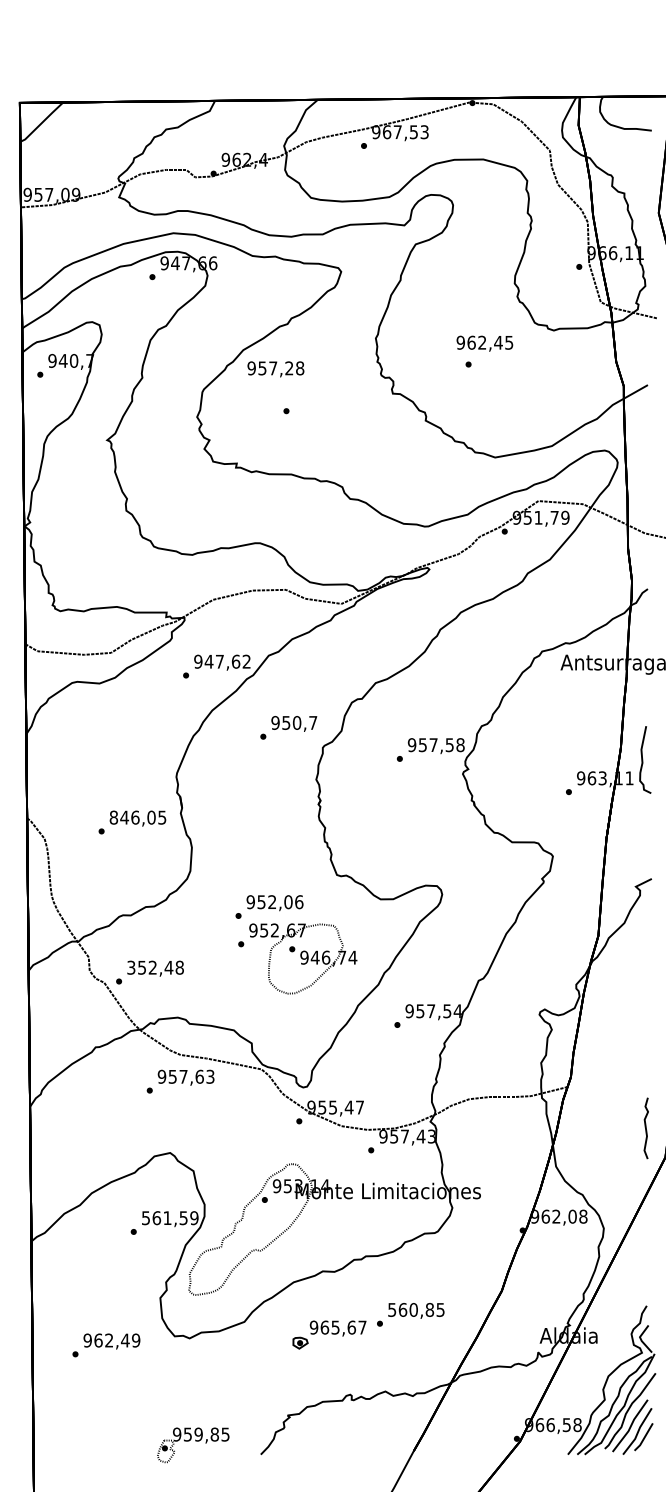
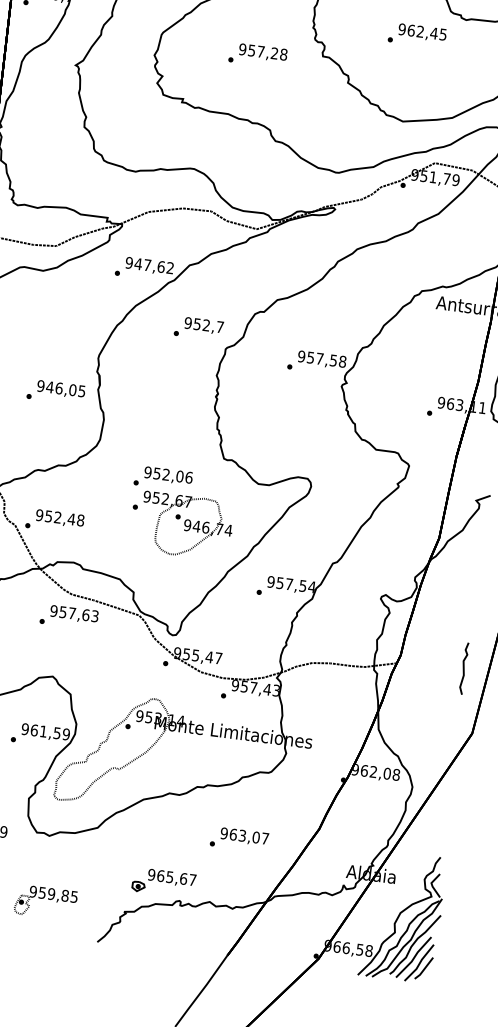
text: (484, 343) -> (422, 32), moved
text: (275, 369) -> (262, 52), moved
text: (297, 722) -> (206, 325), 950,7 -> 952,7
text: (113, 817) -> (40, 385), 846,05 -> 946,05
text: (131, 967) -> (39, 515), 352,48 -> 952,48
curve: (645, 1128) -> (463, 668), moved
text: (145, 1217) -> (24, 728), 561,59 -> 961,59
text: (416, 1309) -> (244, 835), 560,85 -> 963,07
part: (329, 1334) -> (164, 882), moved
part: (193, 1445) -> (46, 902), moved

